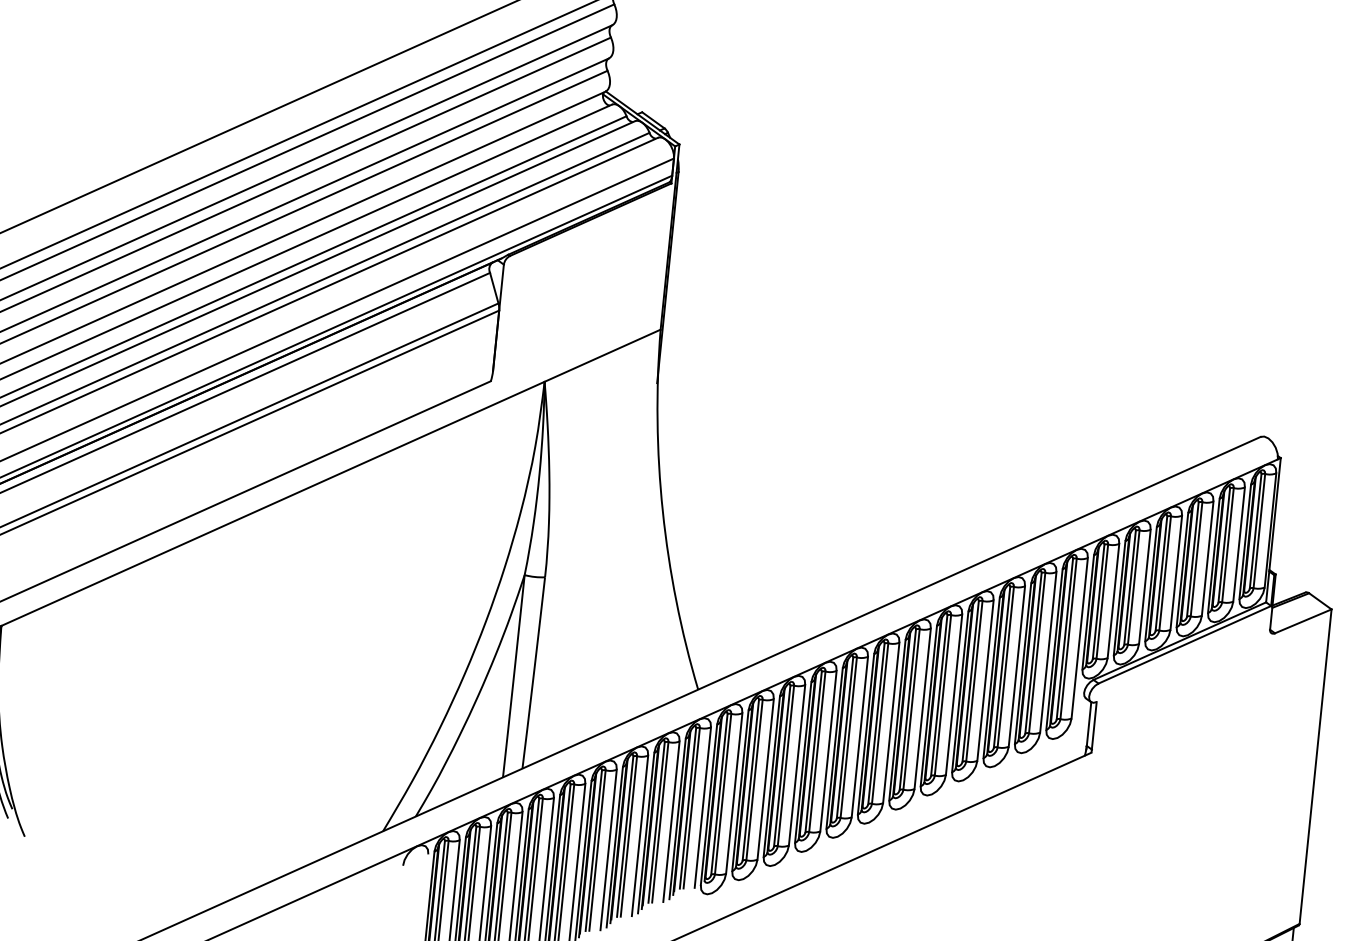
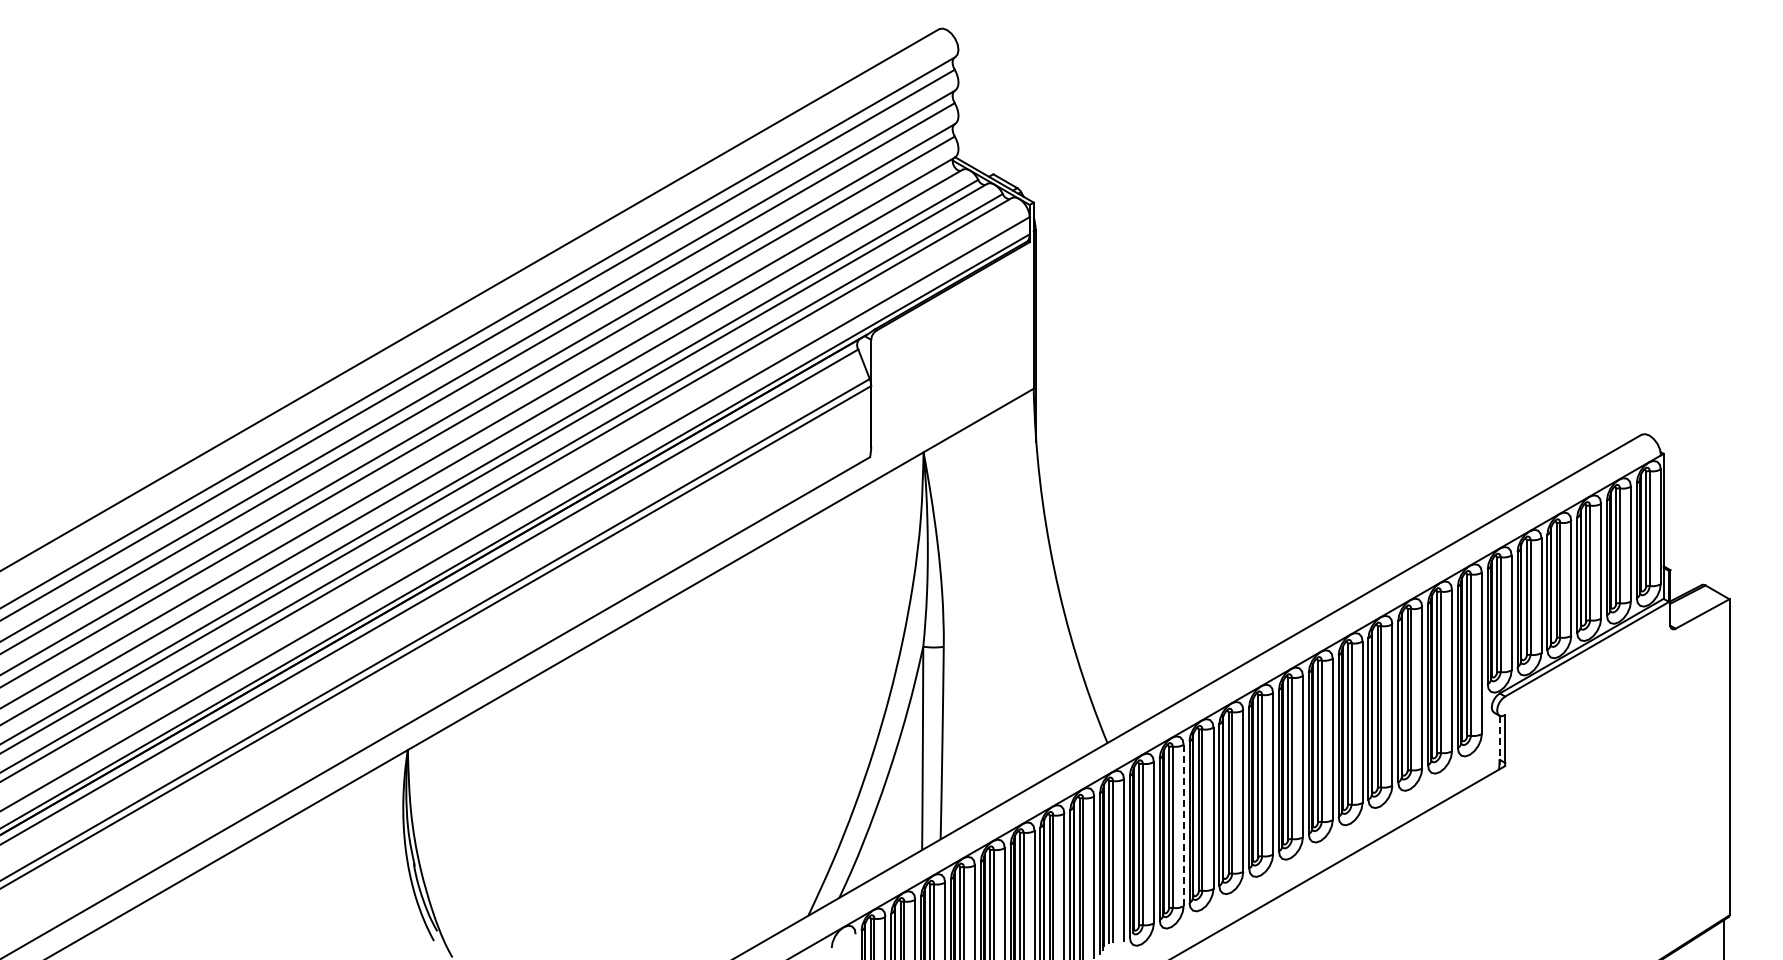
line: (1088, 723) -> (1499, 737), solid -> dashed
line: (765, 779) -> (1183, 825), solid -> dashed

